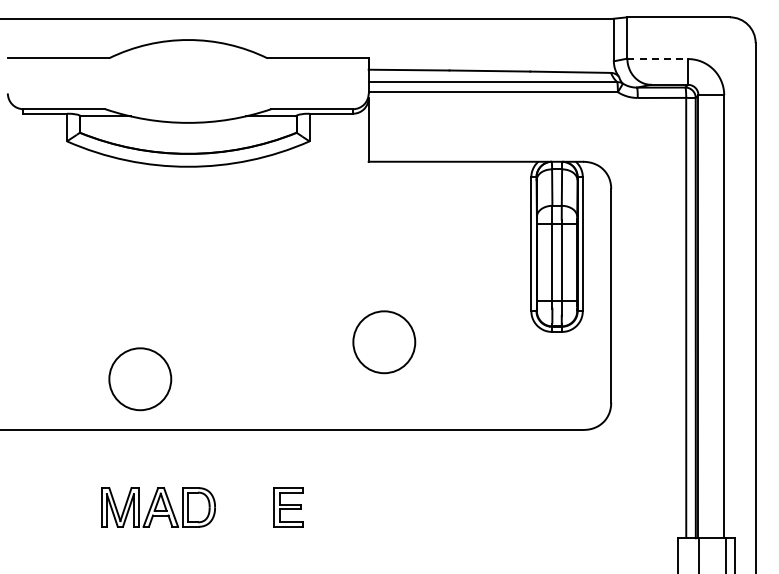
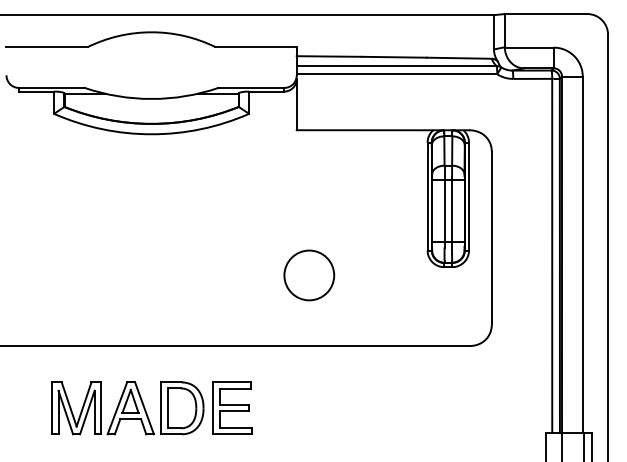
line: (658, 59) -> (529, 47), dashed -> solid
circle: (140, 379) -> (113, 305), removed
part: (158, 507) -> (127, 408), size x1.67
part: (288, 507) -> (232, 408), size x1.67

